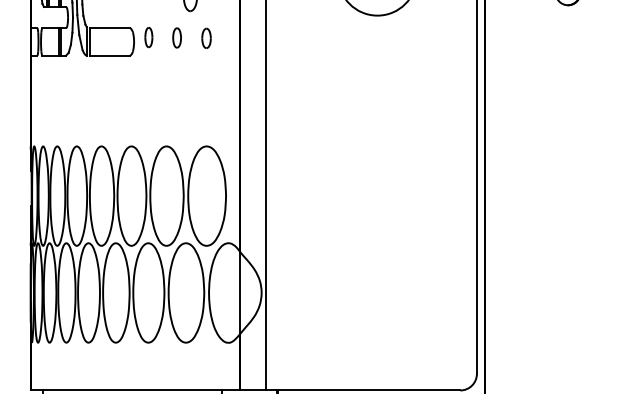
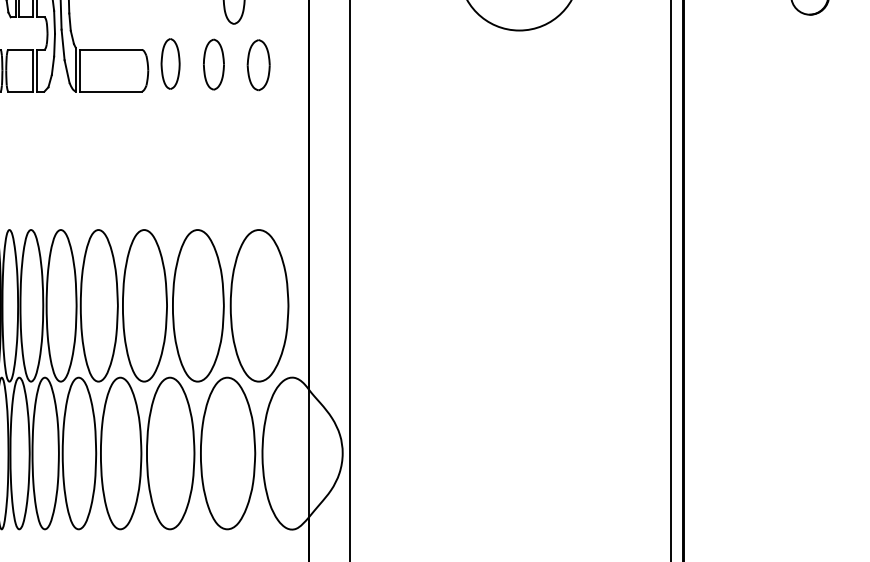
part: (148, 37) -> (170, 63), size x1.67
part: (176, 37) -> (212, 63), size x1.67
part: (206, 38) -> (258, 65), size x1.67

